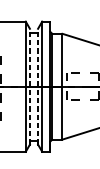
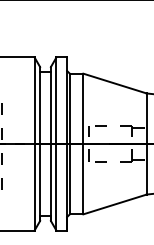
line: (30, 87) -> (40, 144), dashed -> solid
line: (37, 87) -> (50, 144), dashed -> solid

